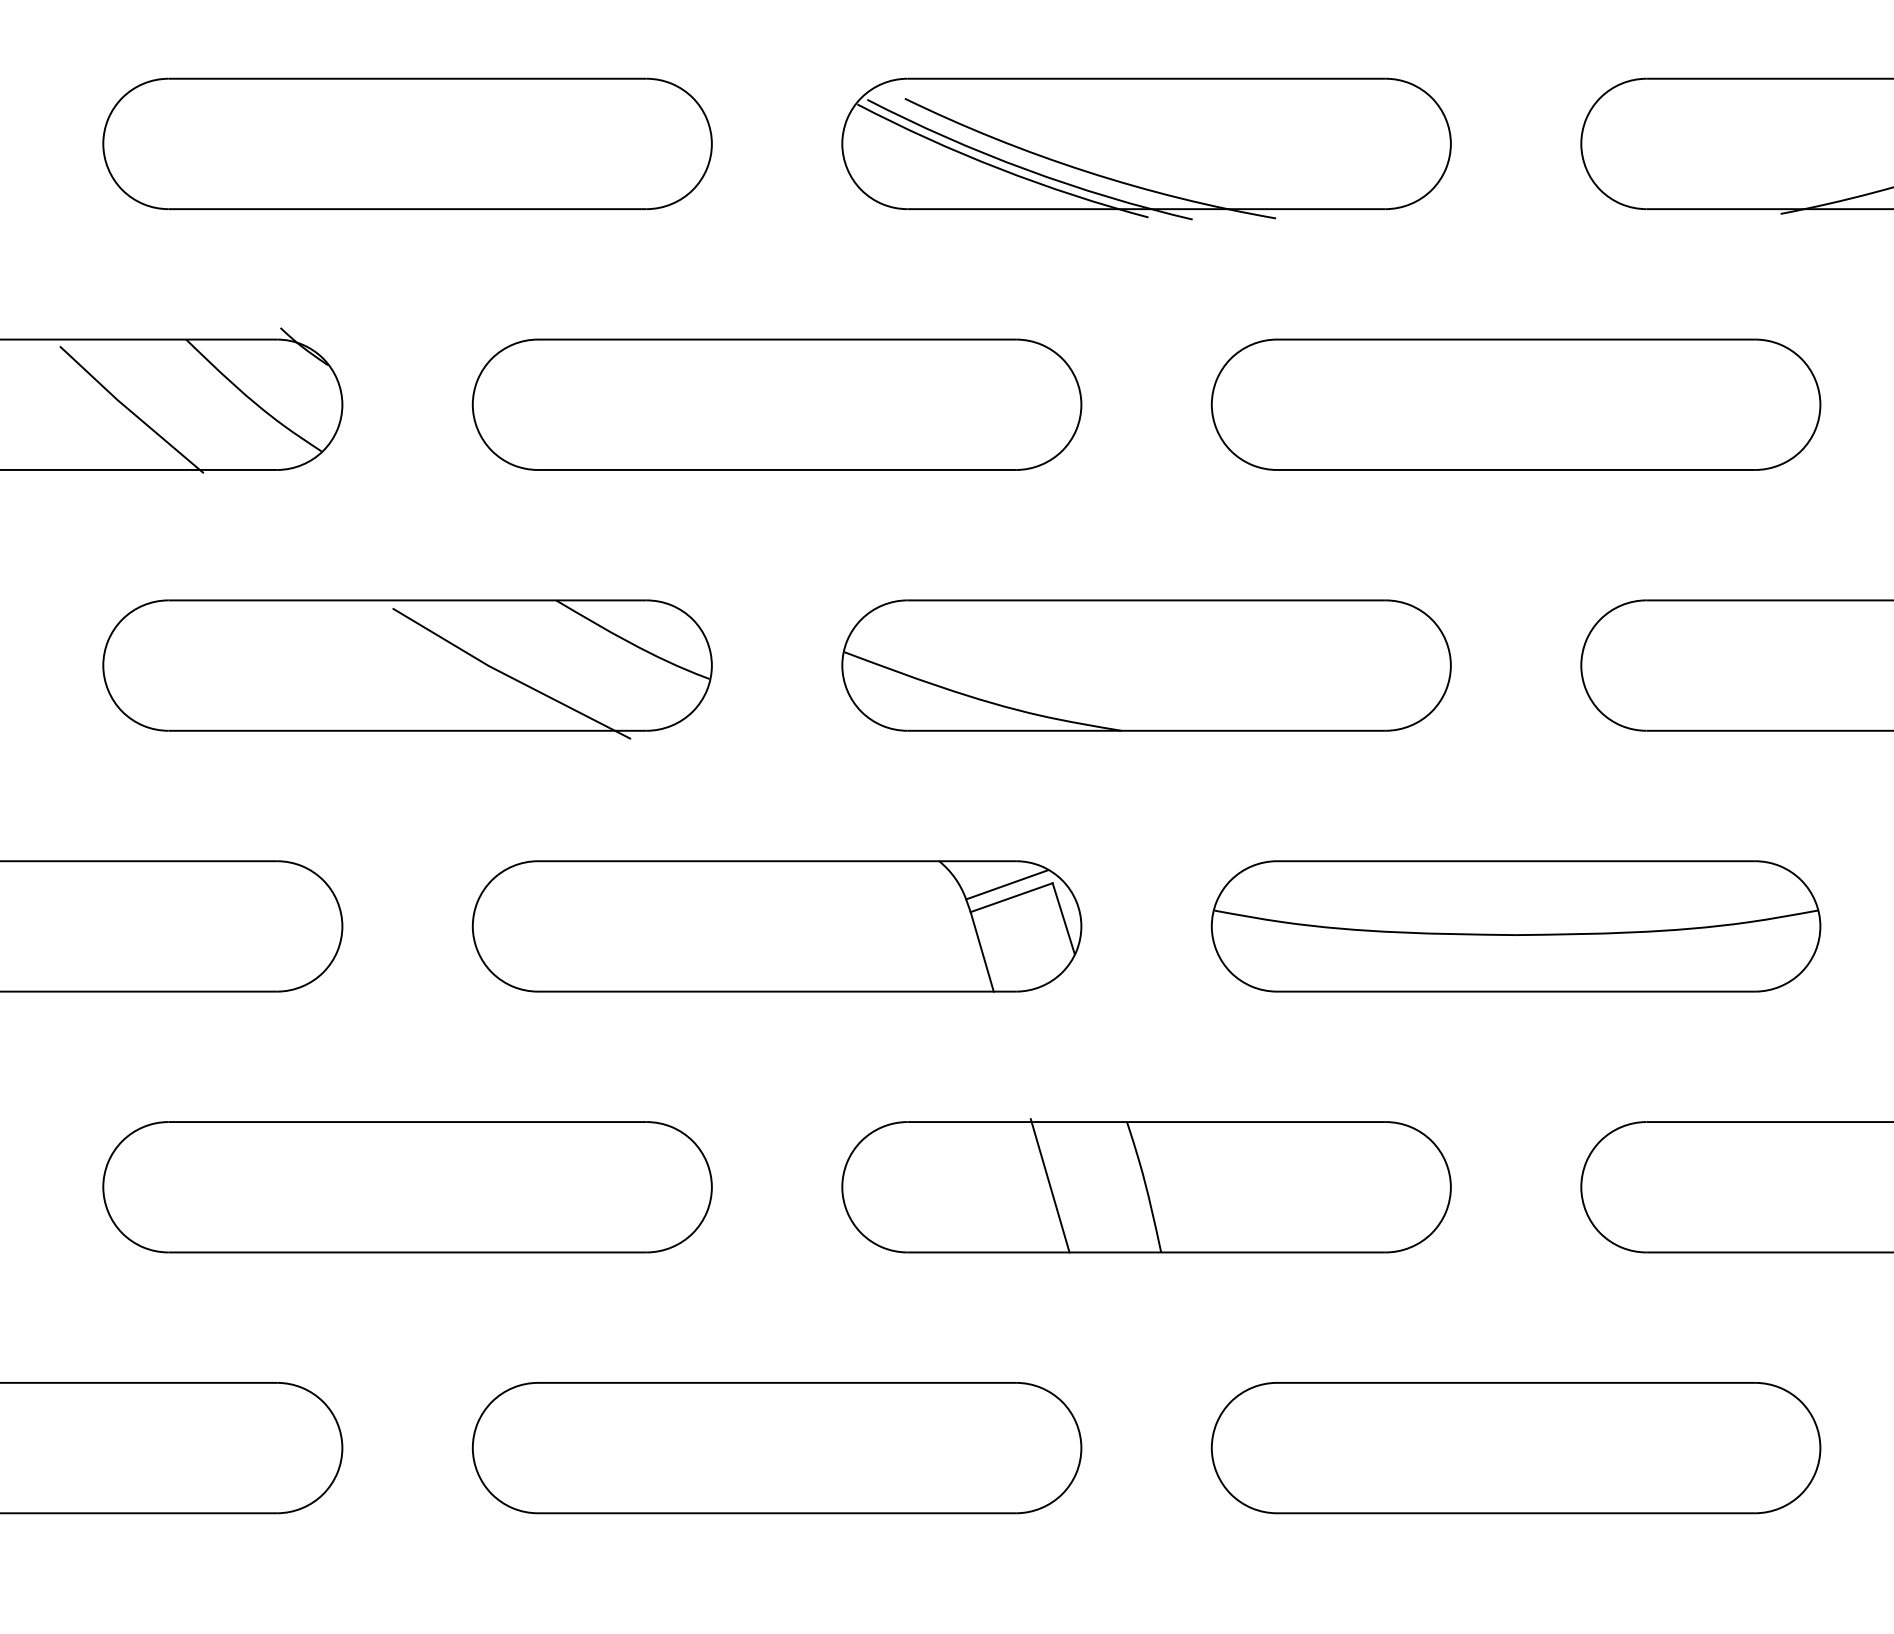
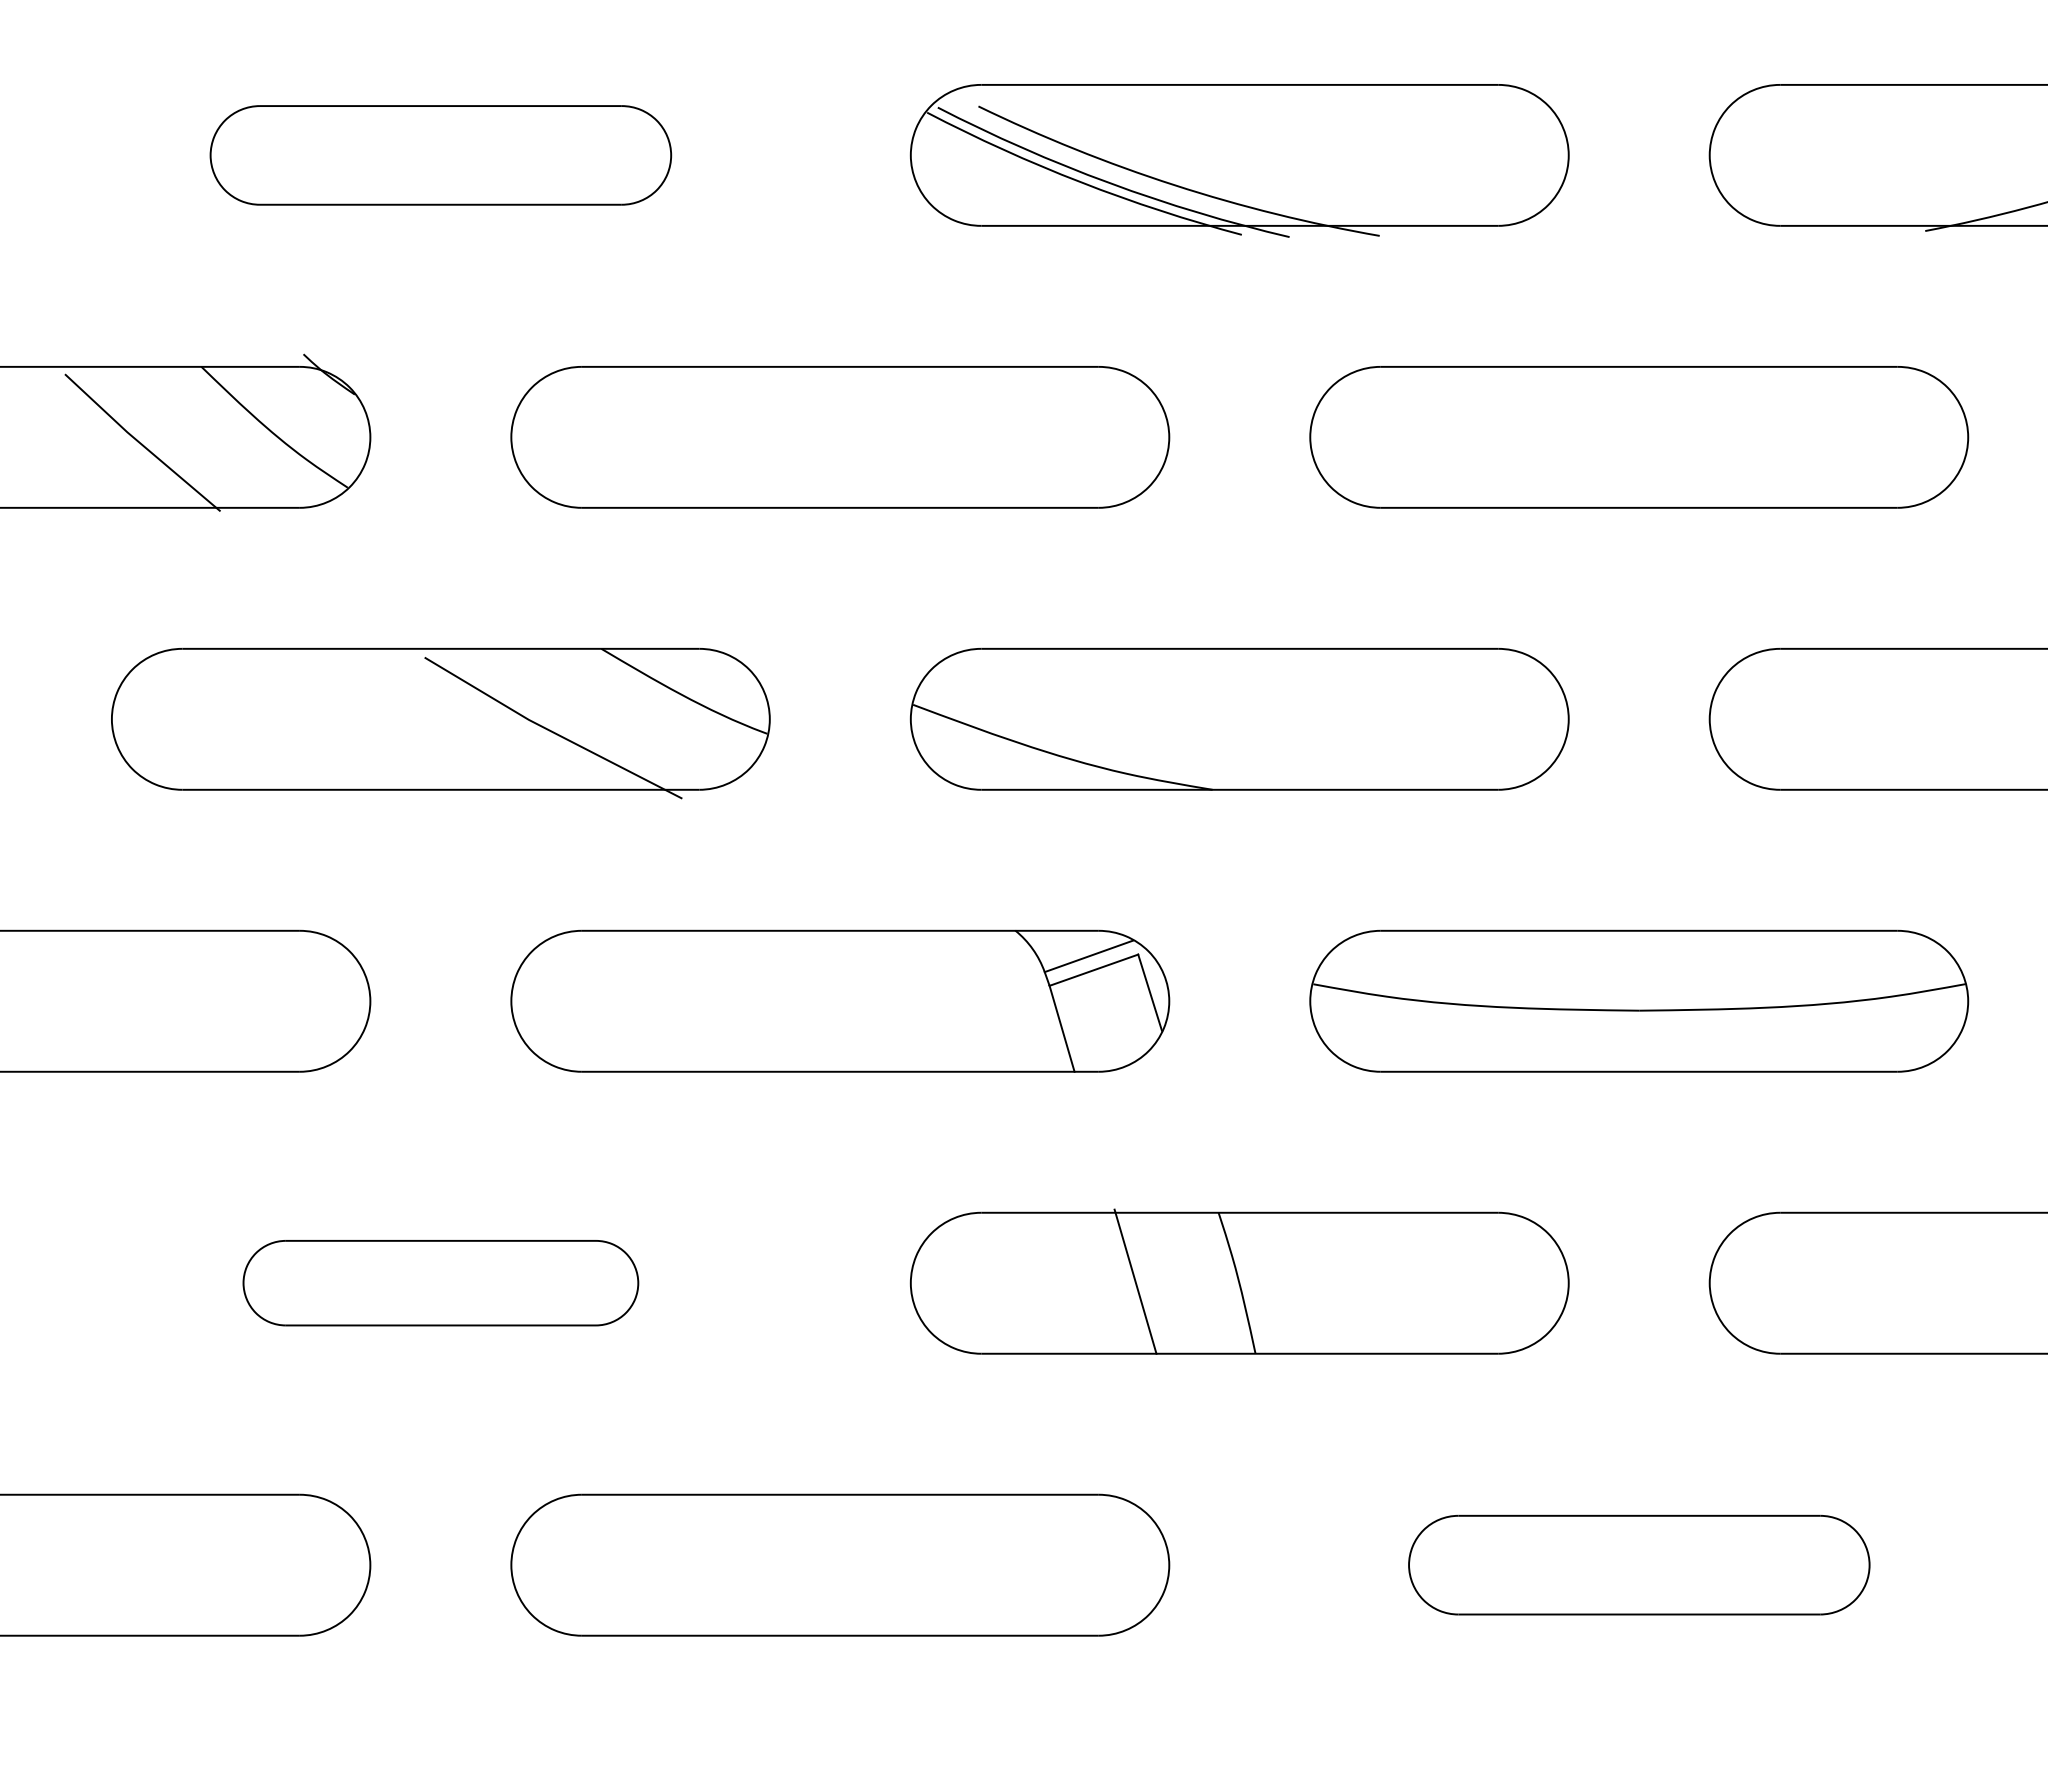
part: (407, 144) -> (440, 155), size x0.7
part: (407, 1186) -> (440, 1282), size x0.6
part: (1516, 1447) -> (1639, 1564), size x0.7

